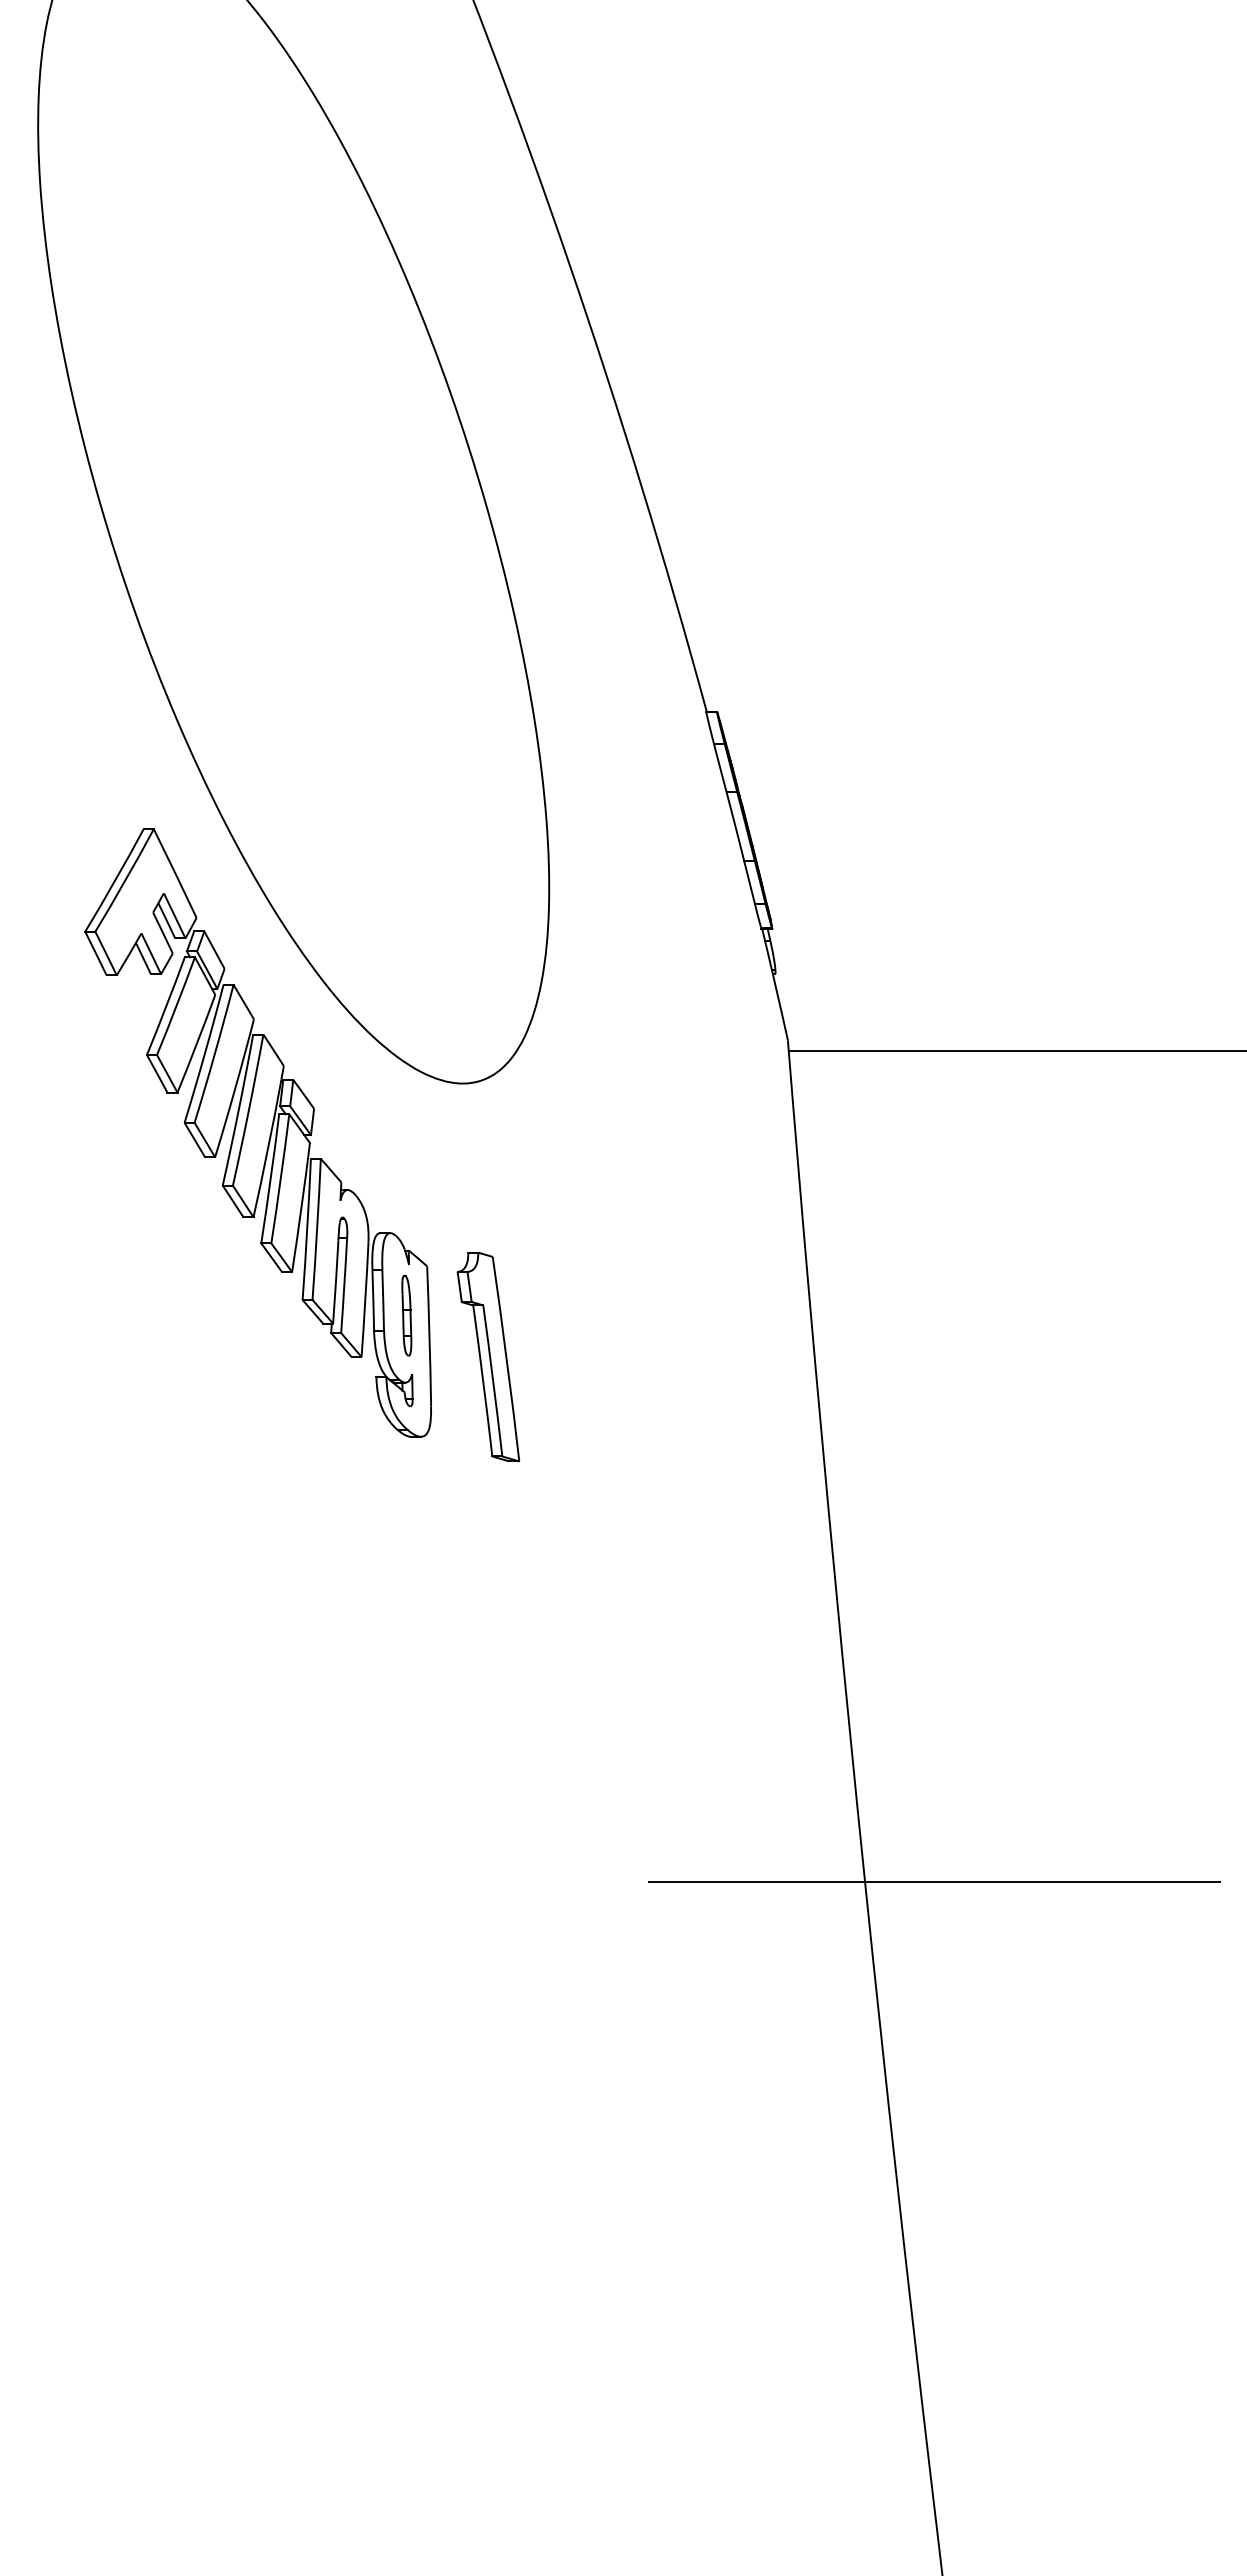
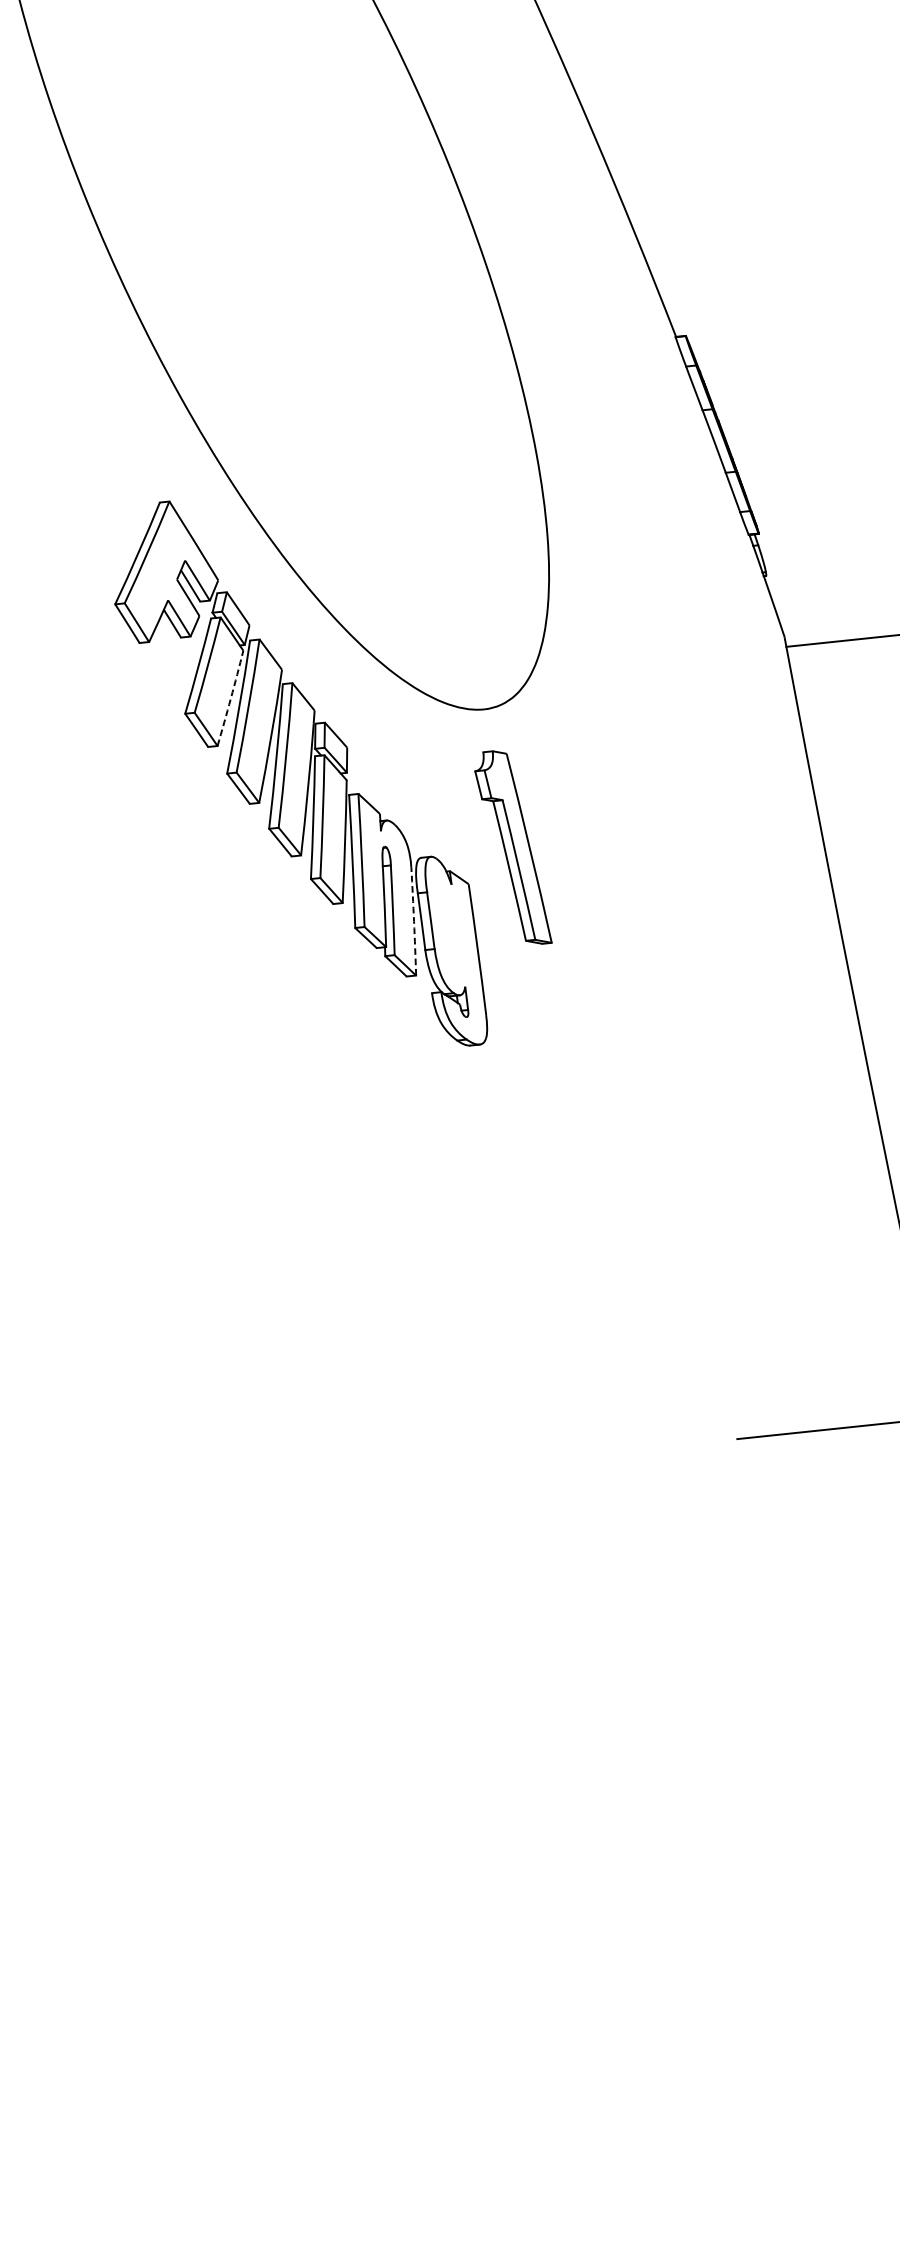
arc: (196, 1043) -> (230, 698), solid -> dashed
arc: (365, 1299) -> (414, 921), solid -> dashed
part: (406, 1315) -> (454, 932), removed
part: (488, 1357) -> (512, 848), moved

